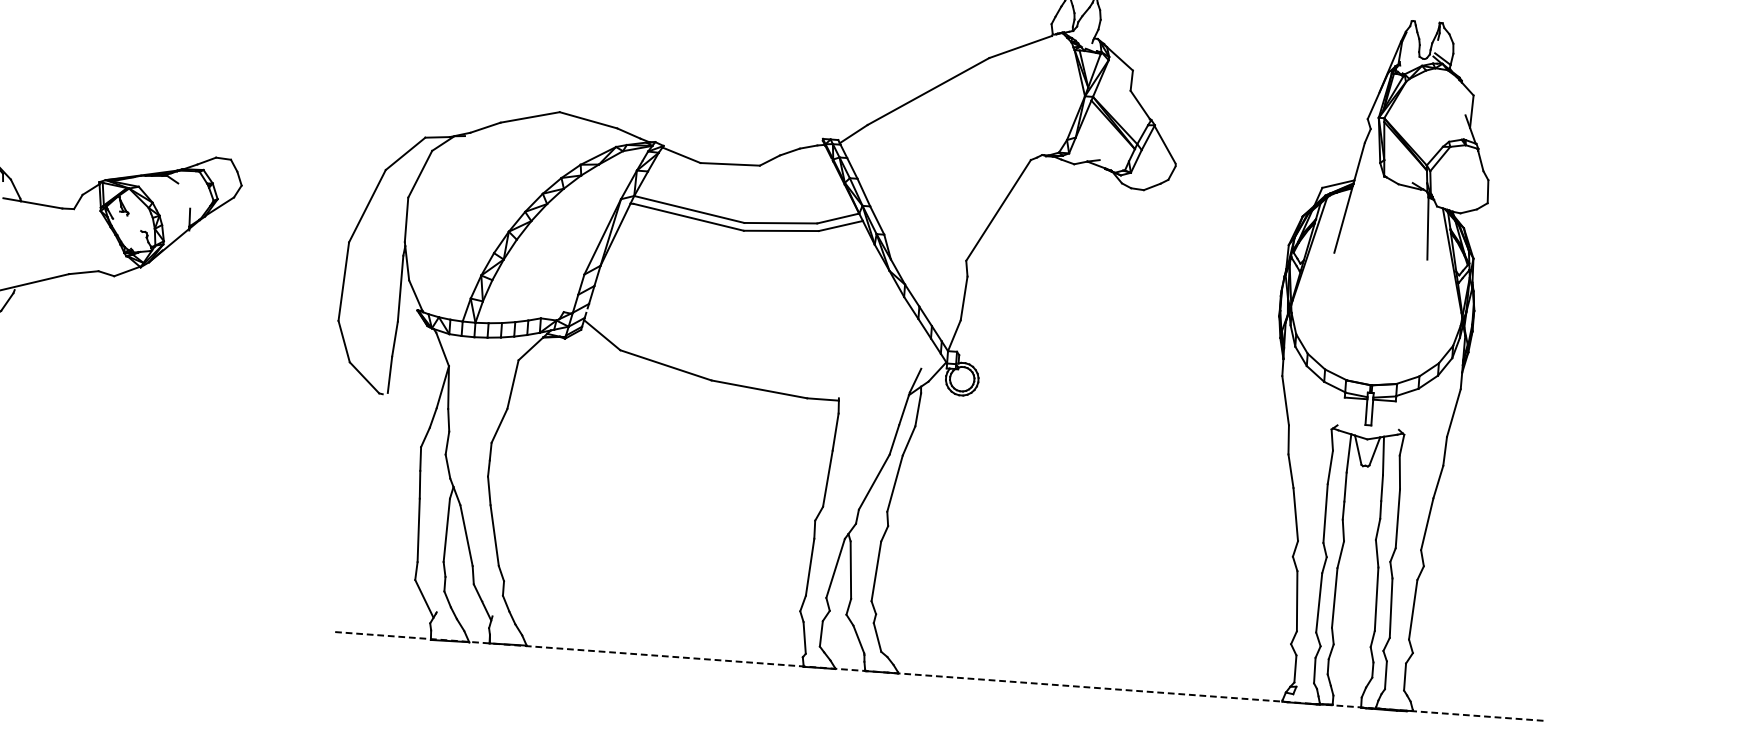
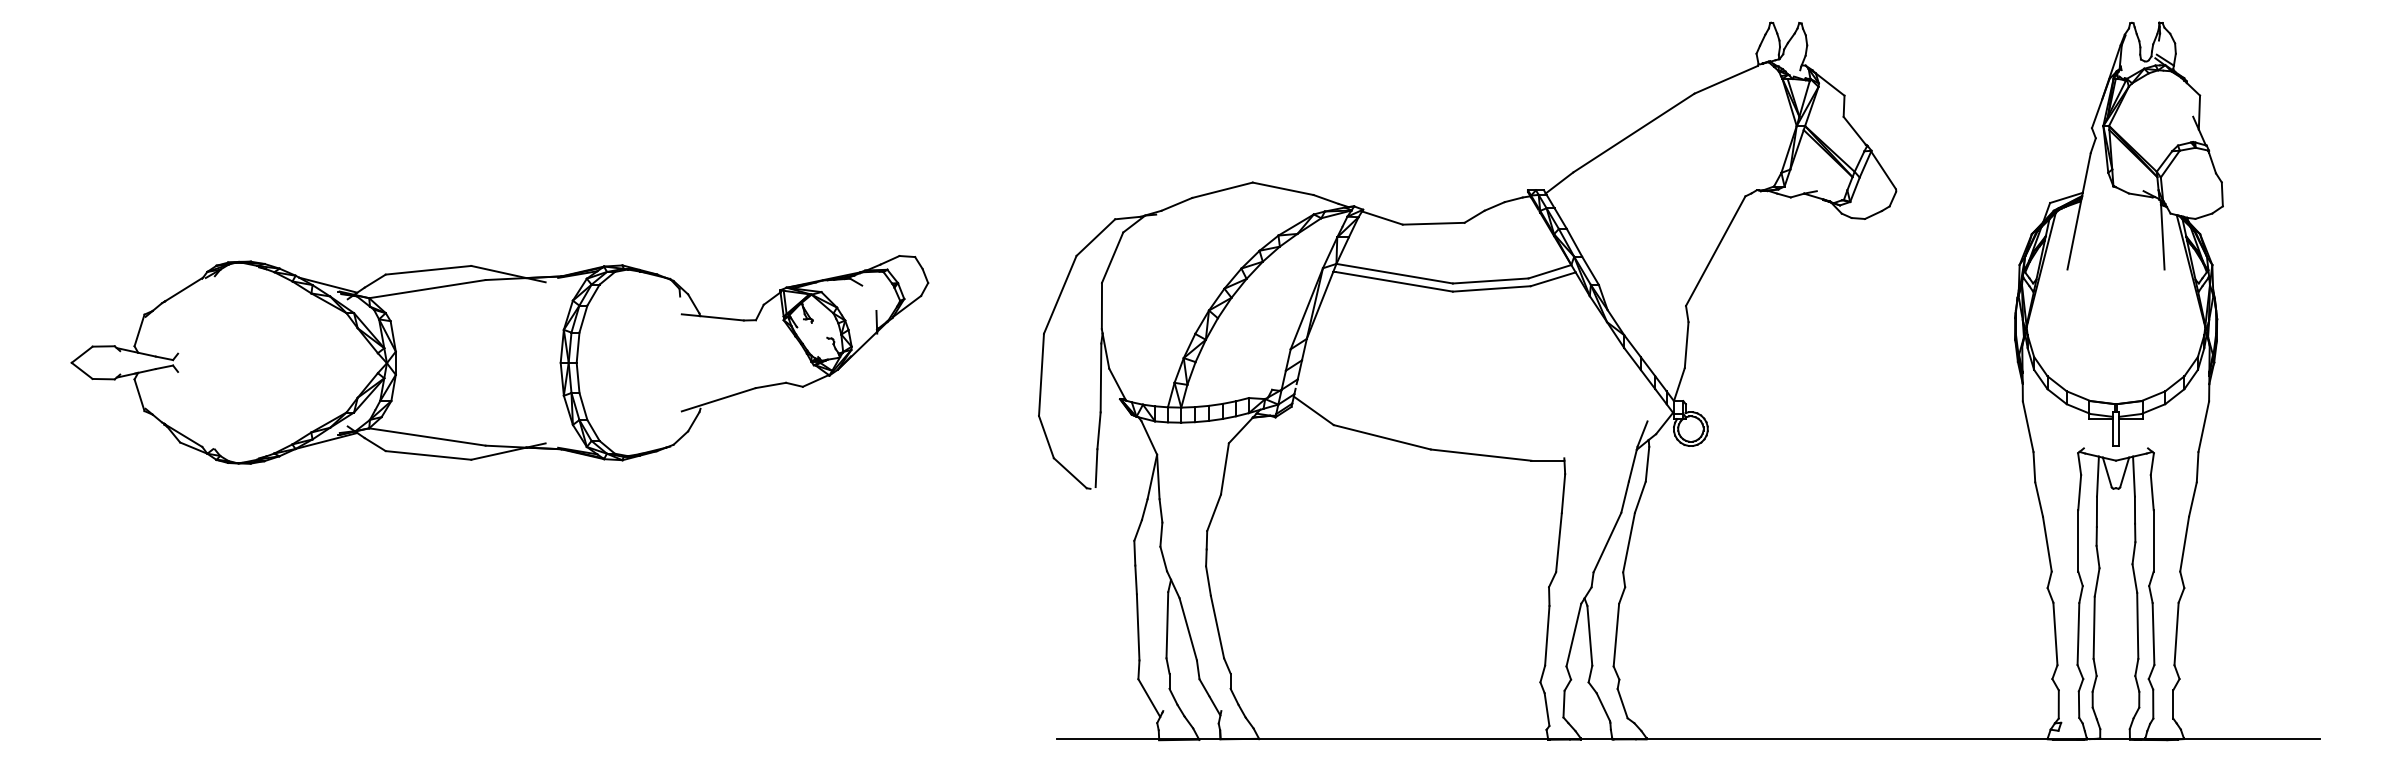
line: (938, 676) -> (1688, 739), dashed -> solid

